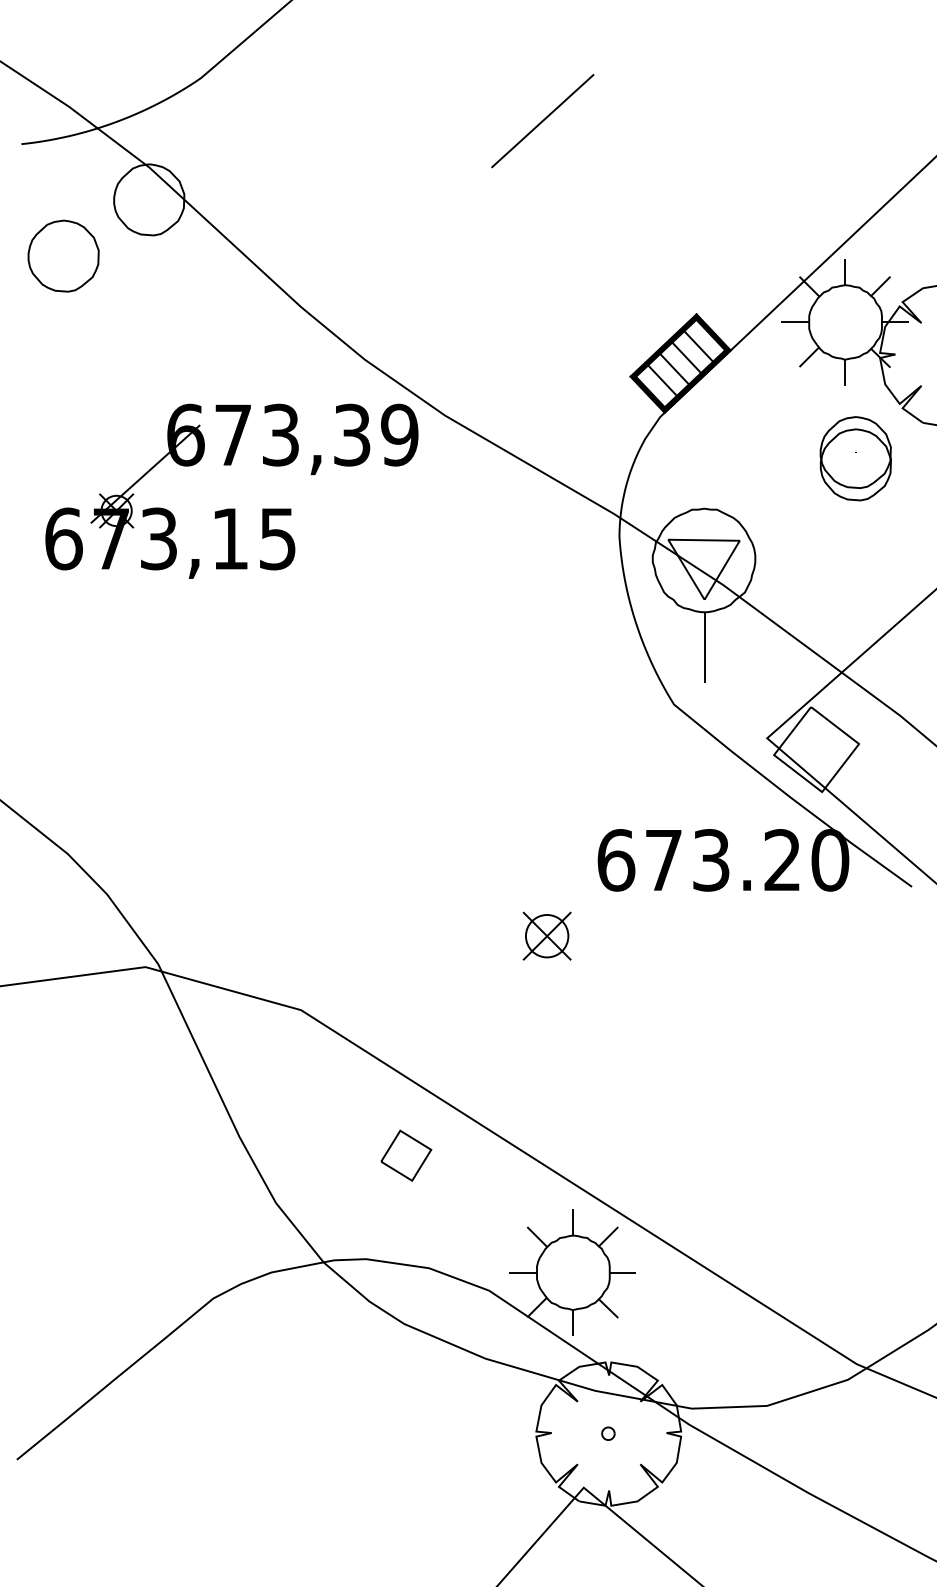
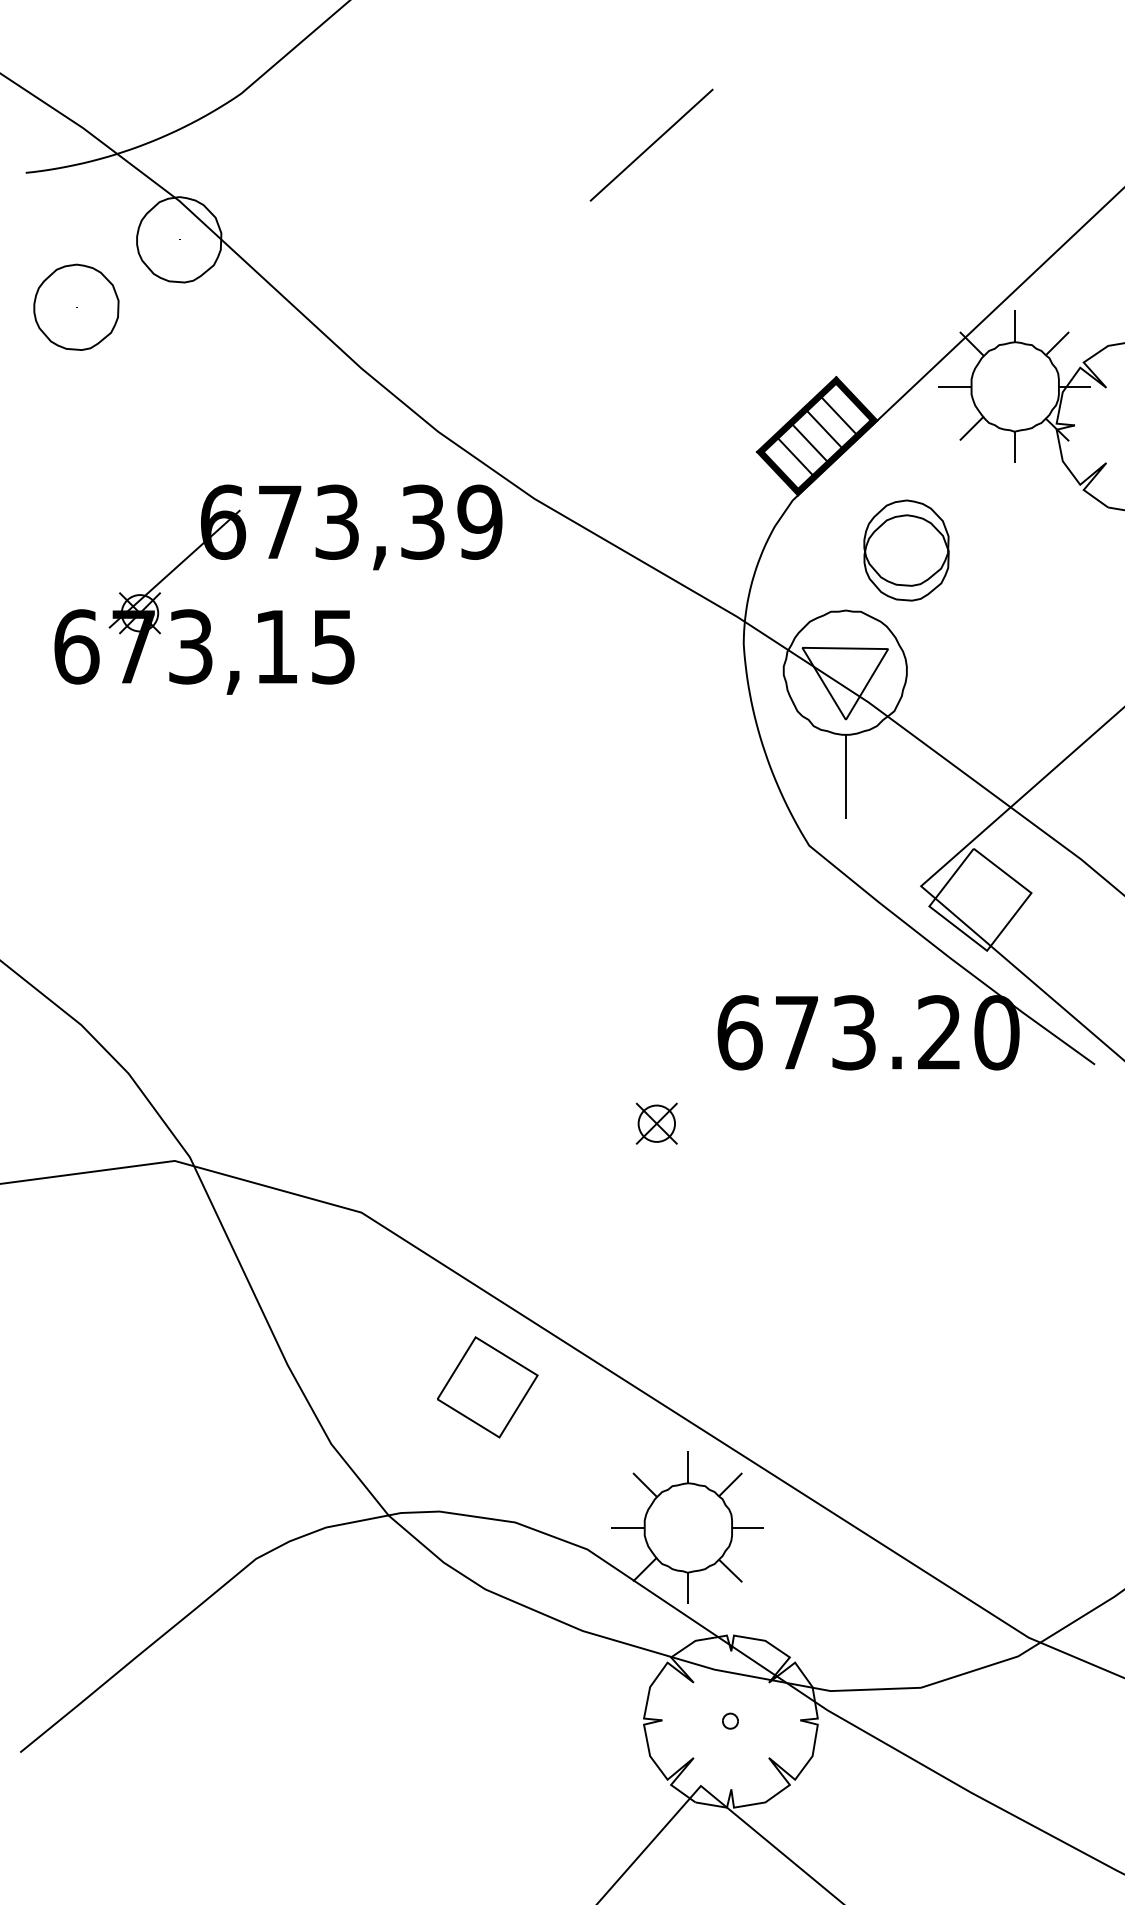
part: (855, 458) -> (906, 550), moved
part: (546, 935) -> (656, 1123), size x0.71
part: (406, 1155) -> (487, 1387), size x1.67

